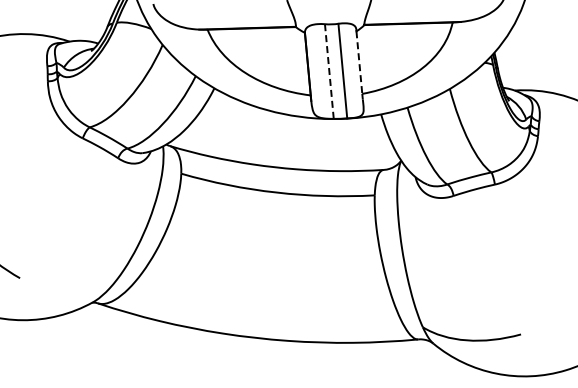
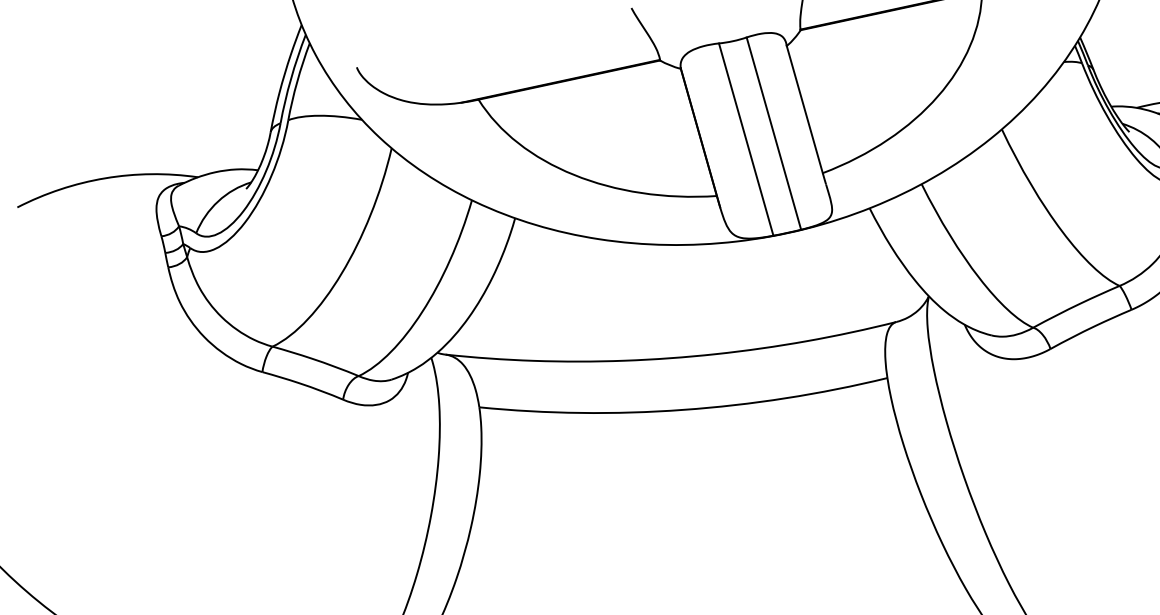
line: (359, 63) -> (805, 111), dashed -> solid
line: (329, 71) -> (746, 139), dashed -> solid

